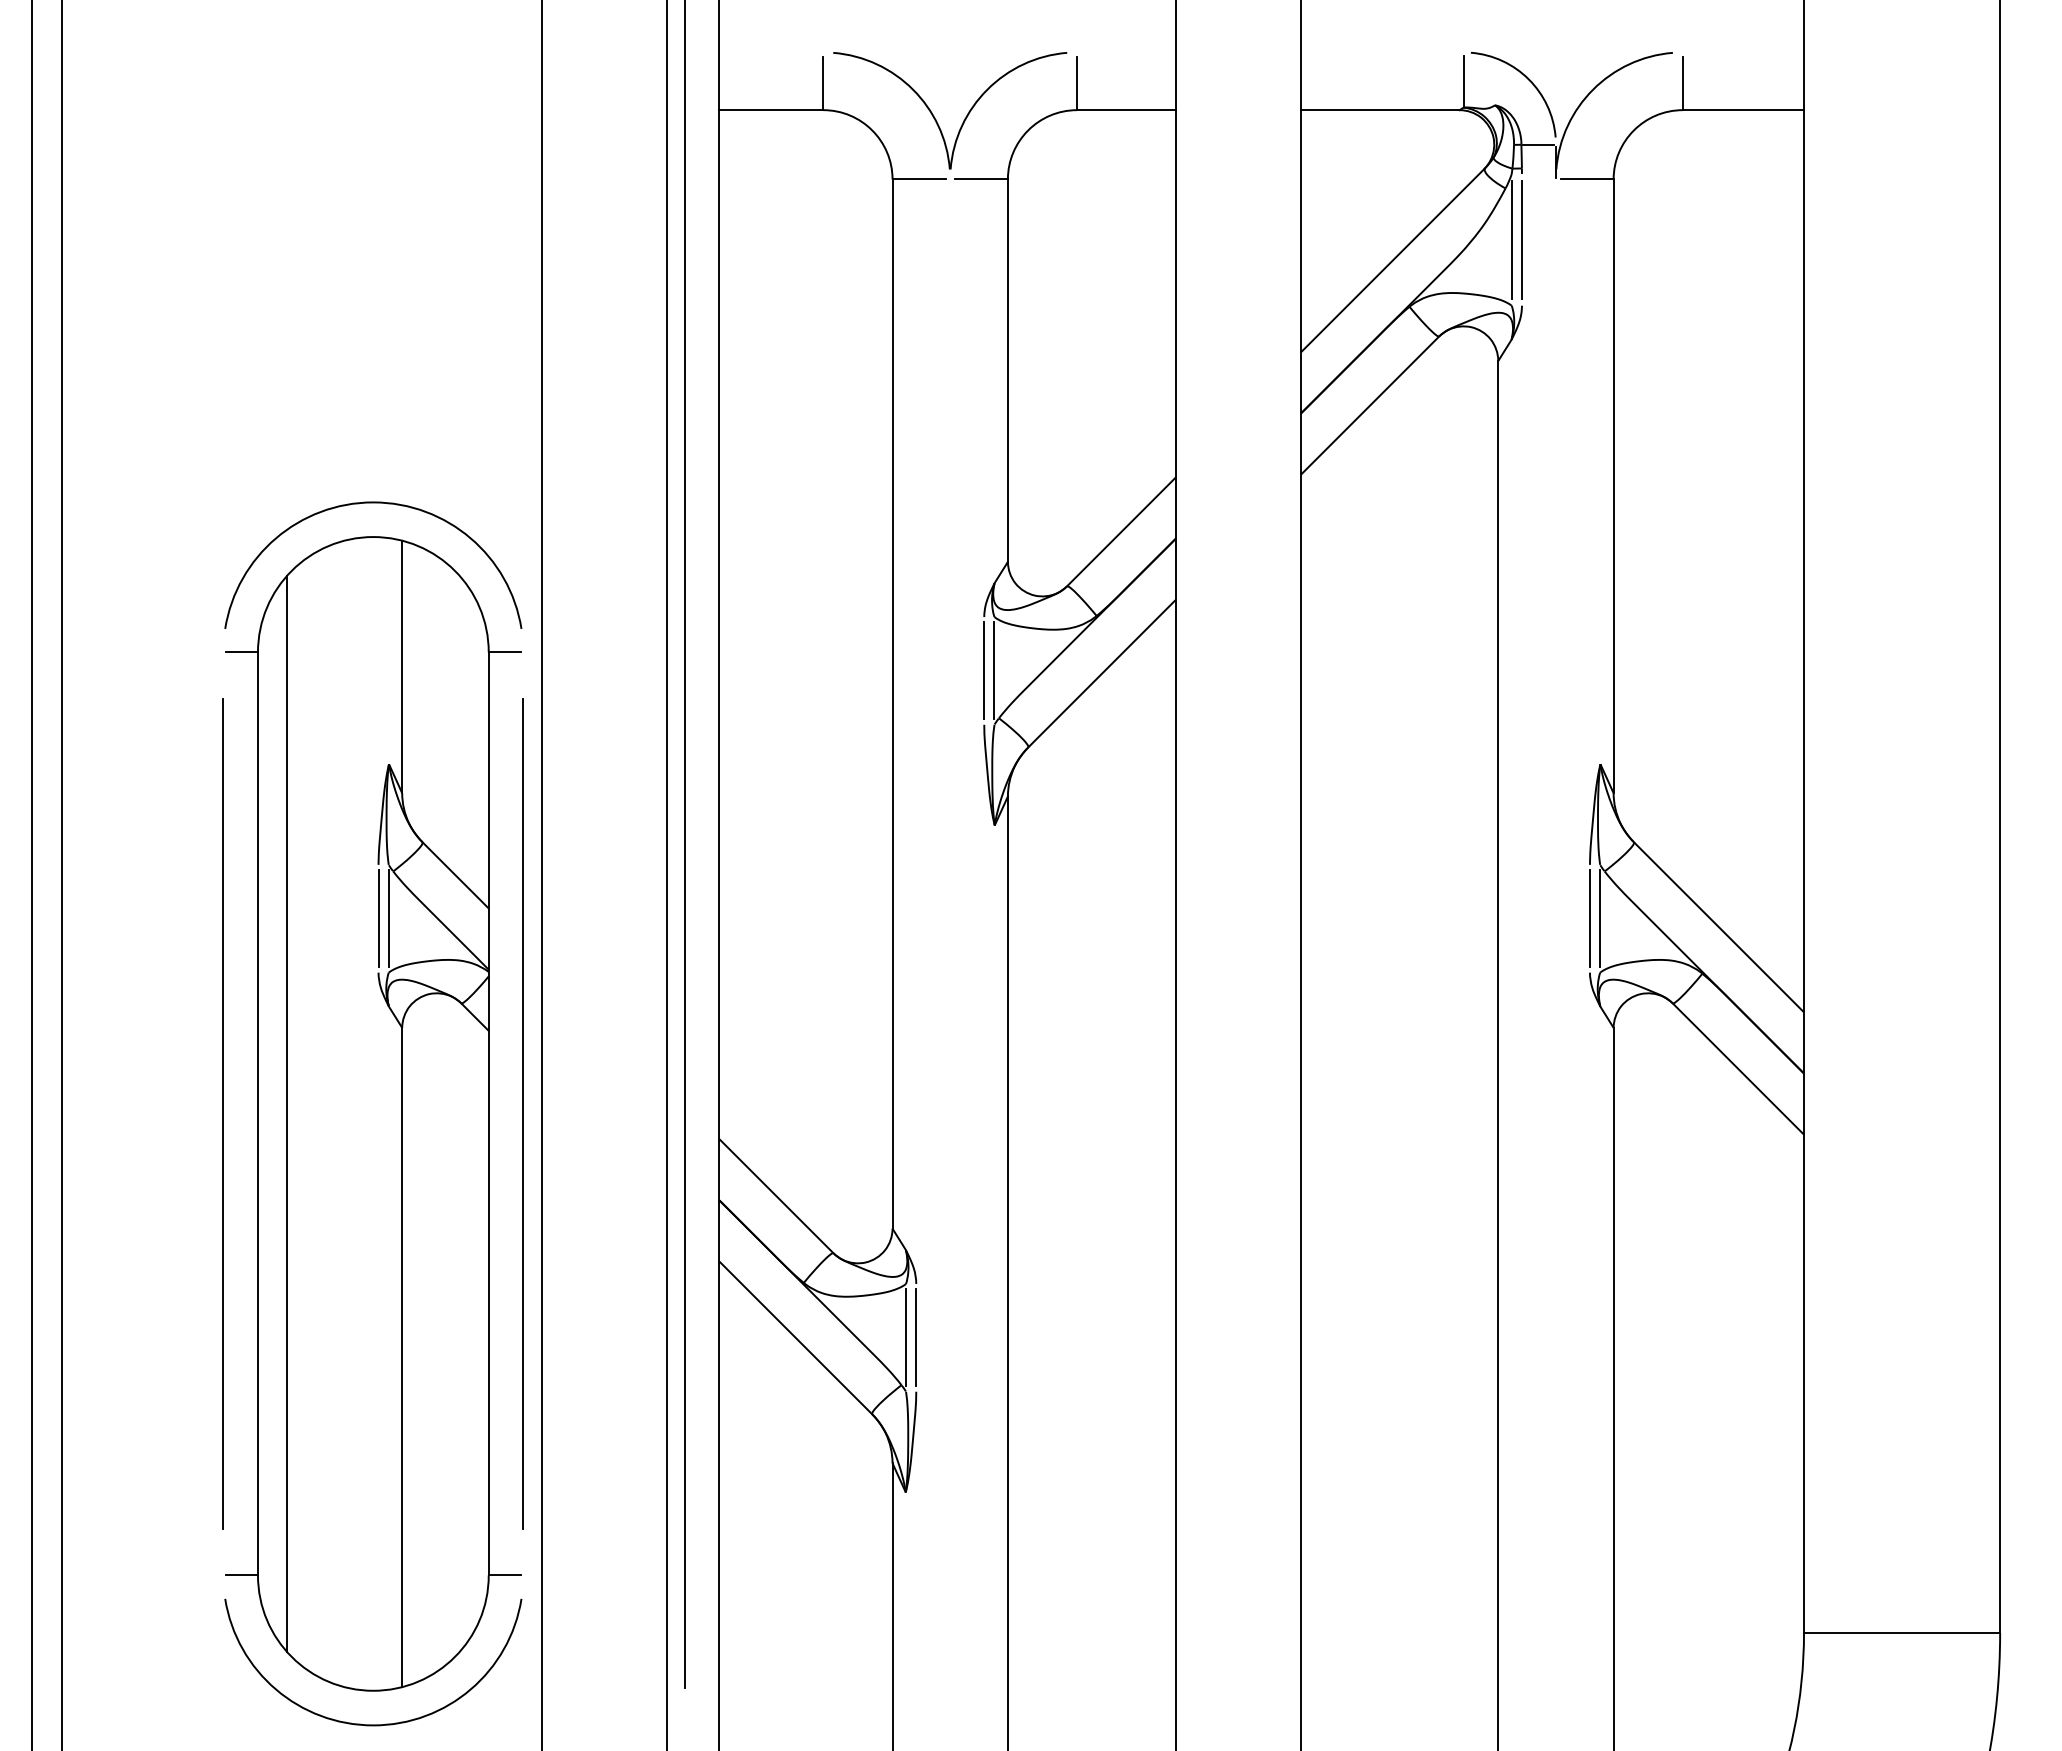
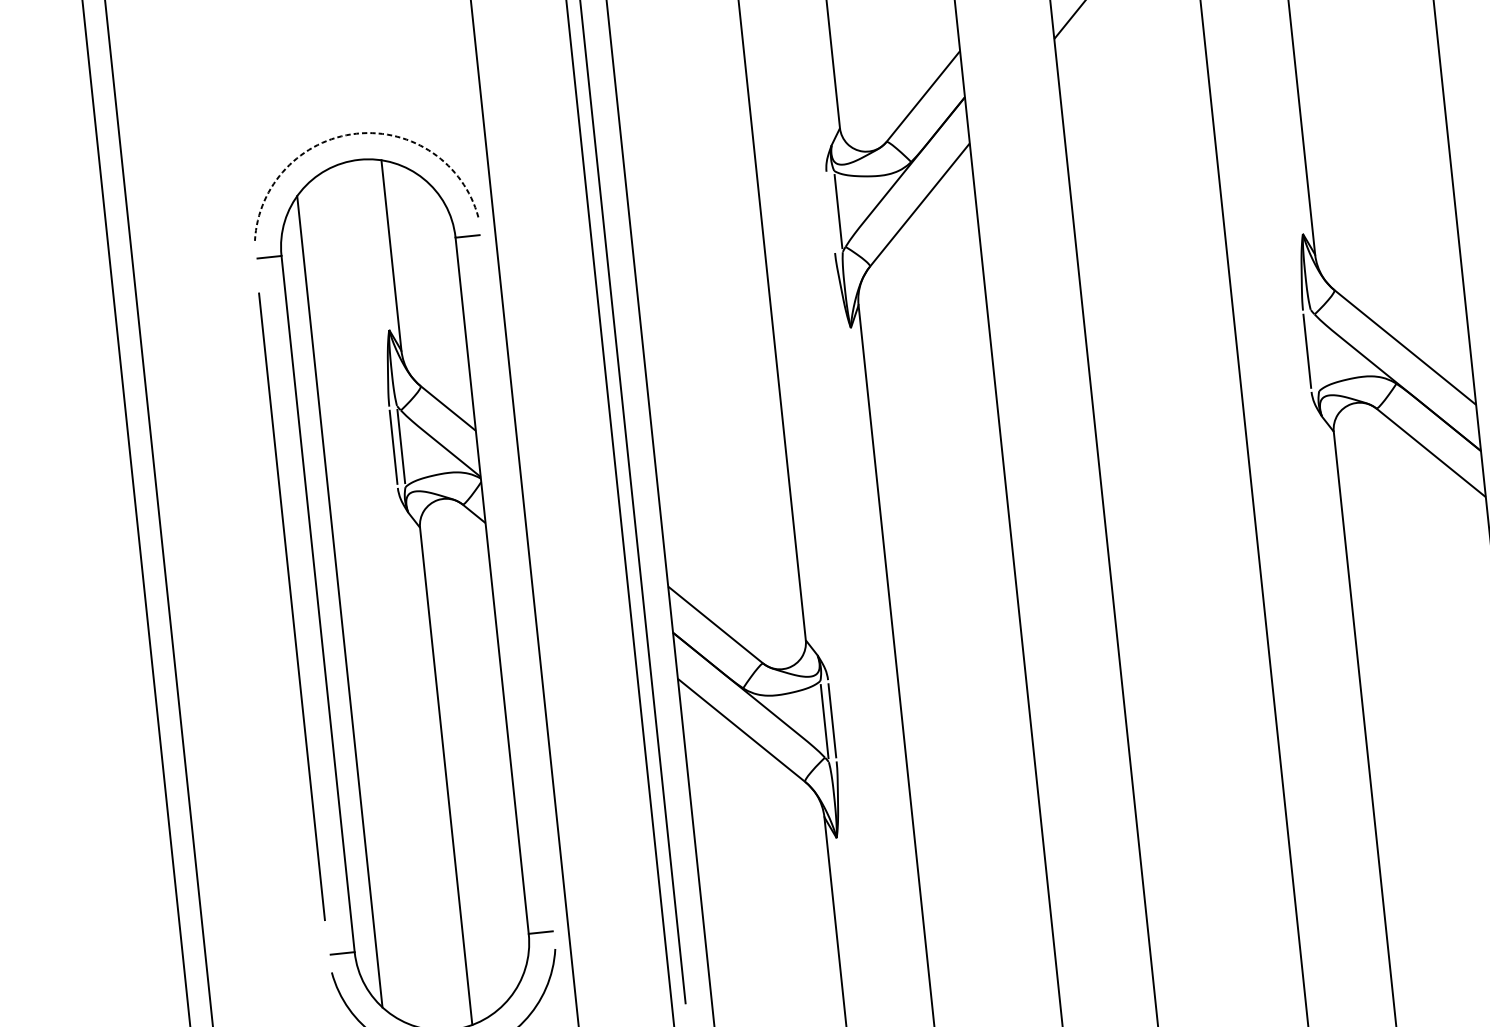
arc: (373, 502) -> (356, 133), solid -> dashed
line: (984, 670) -> (830, 212), removed
line: (1600, 918) -> (1315, 350), removed
line: (522, 1113) -> (517, 582), removed

